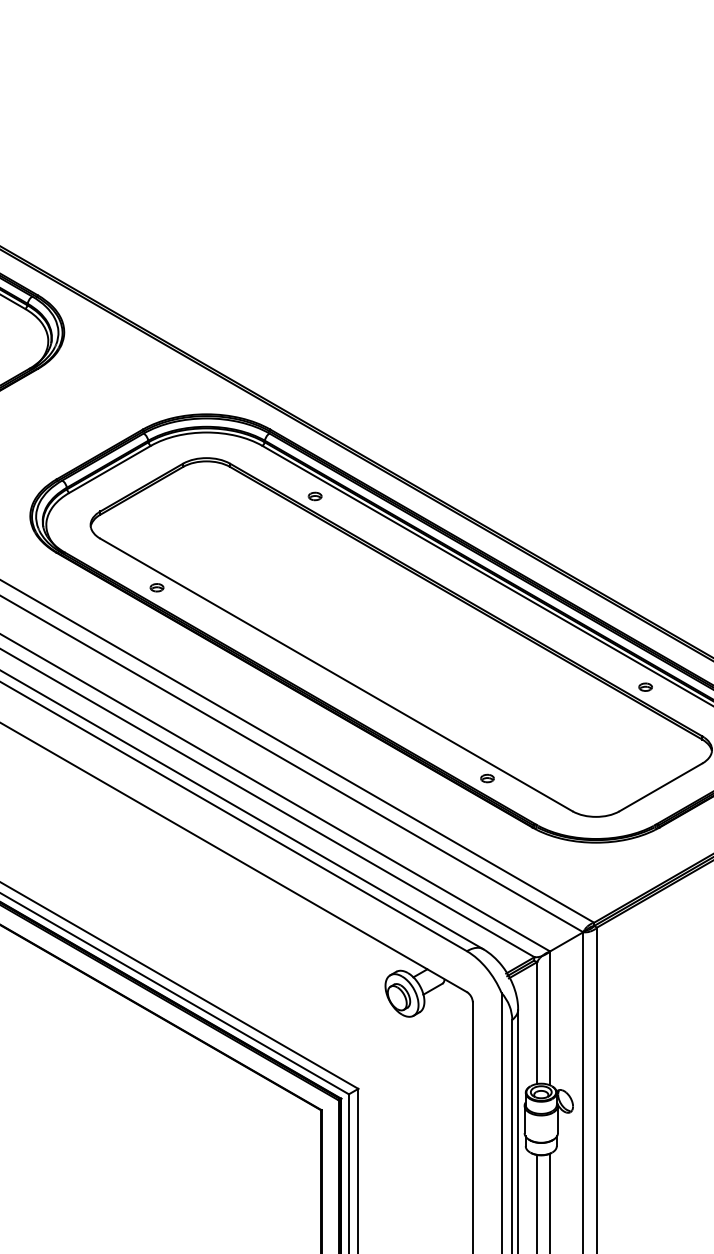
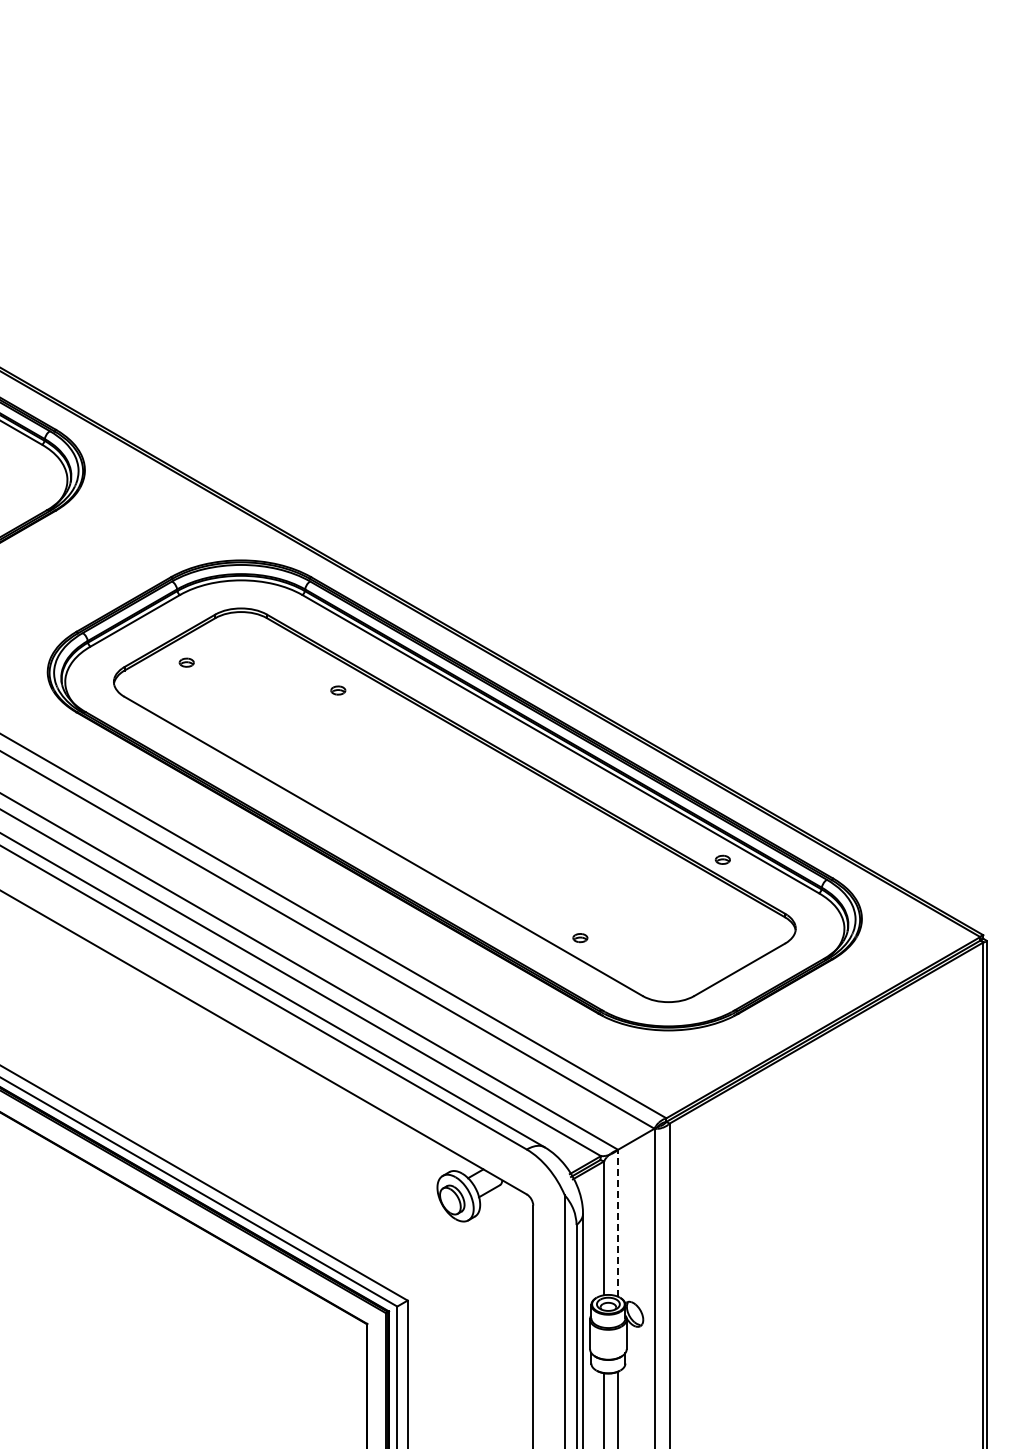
part: (315, 496) -> (338, 690), moved
part: (156, 587) -> (186, 662), moved
part: (487, 778) -> (580, 938), moved
line: (550, 1018) -> (618, 1223), solid -> dashed

